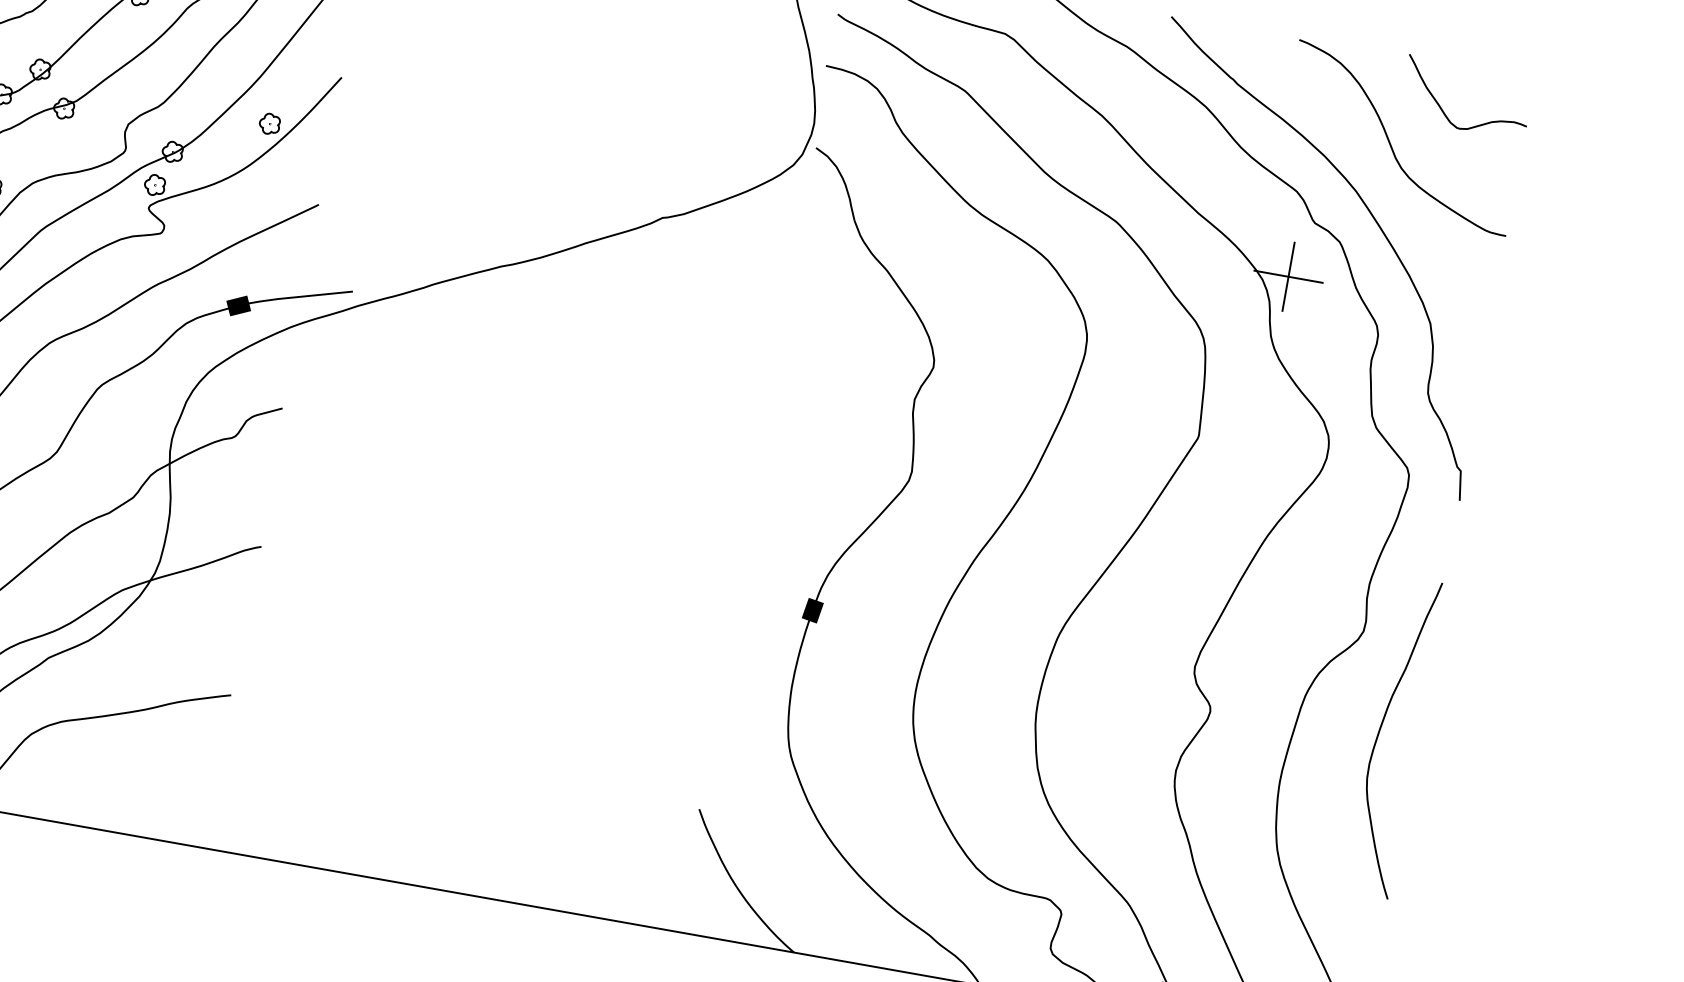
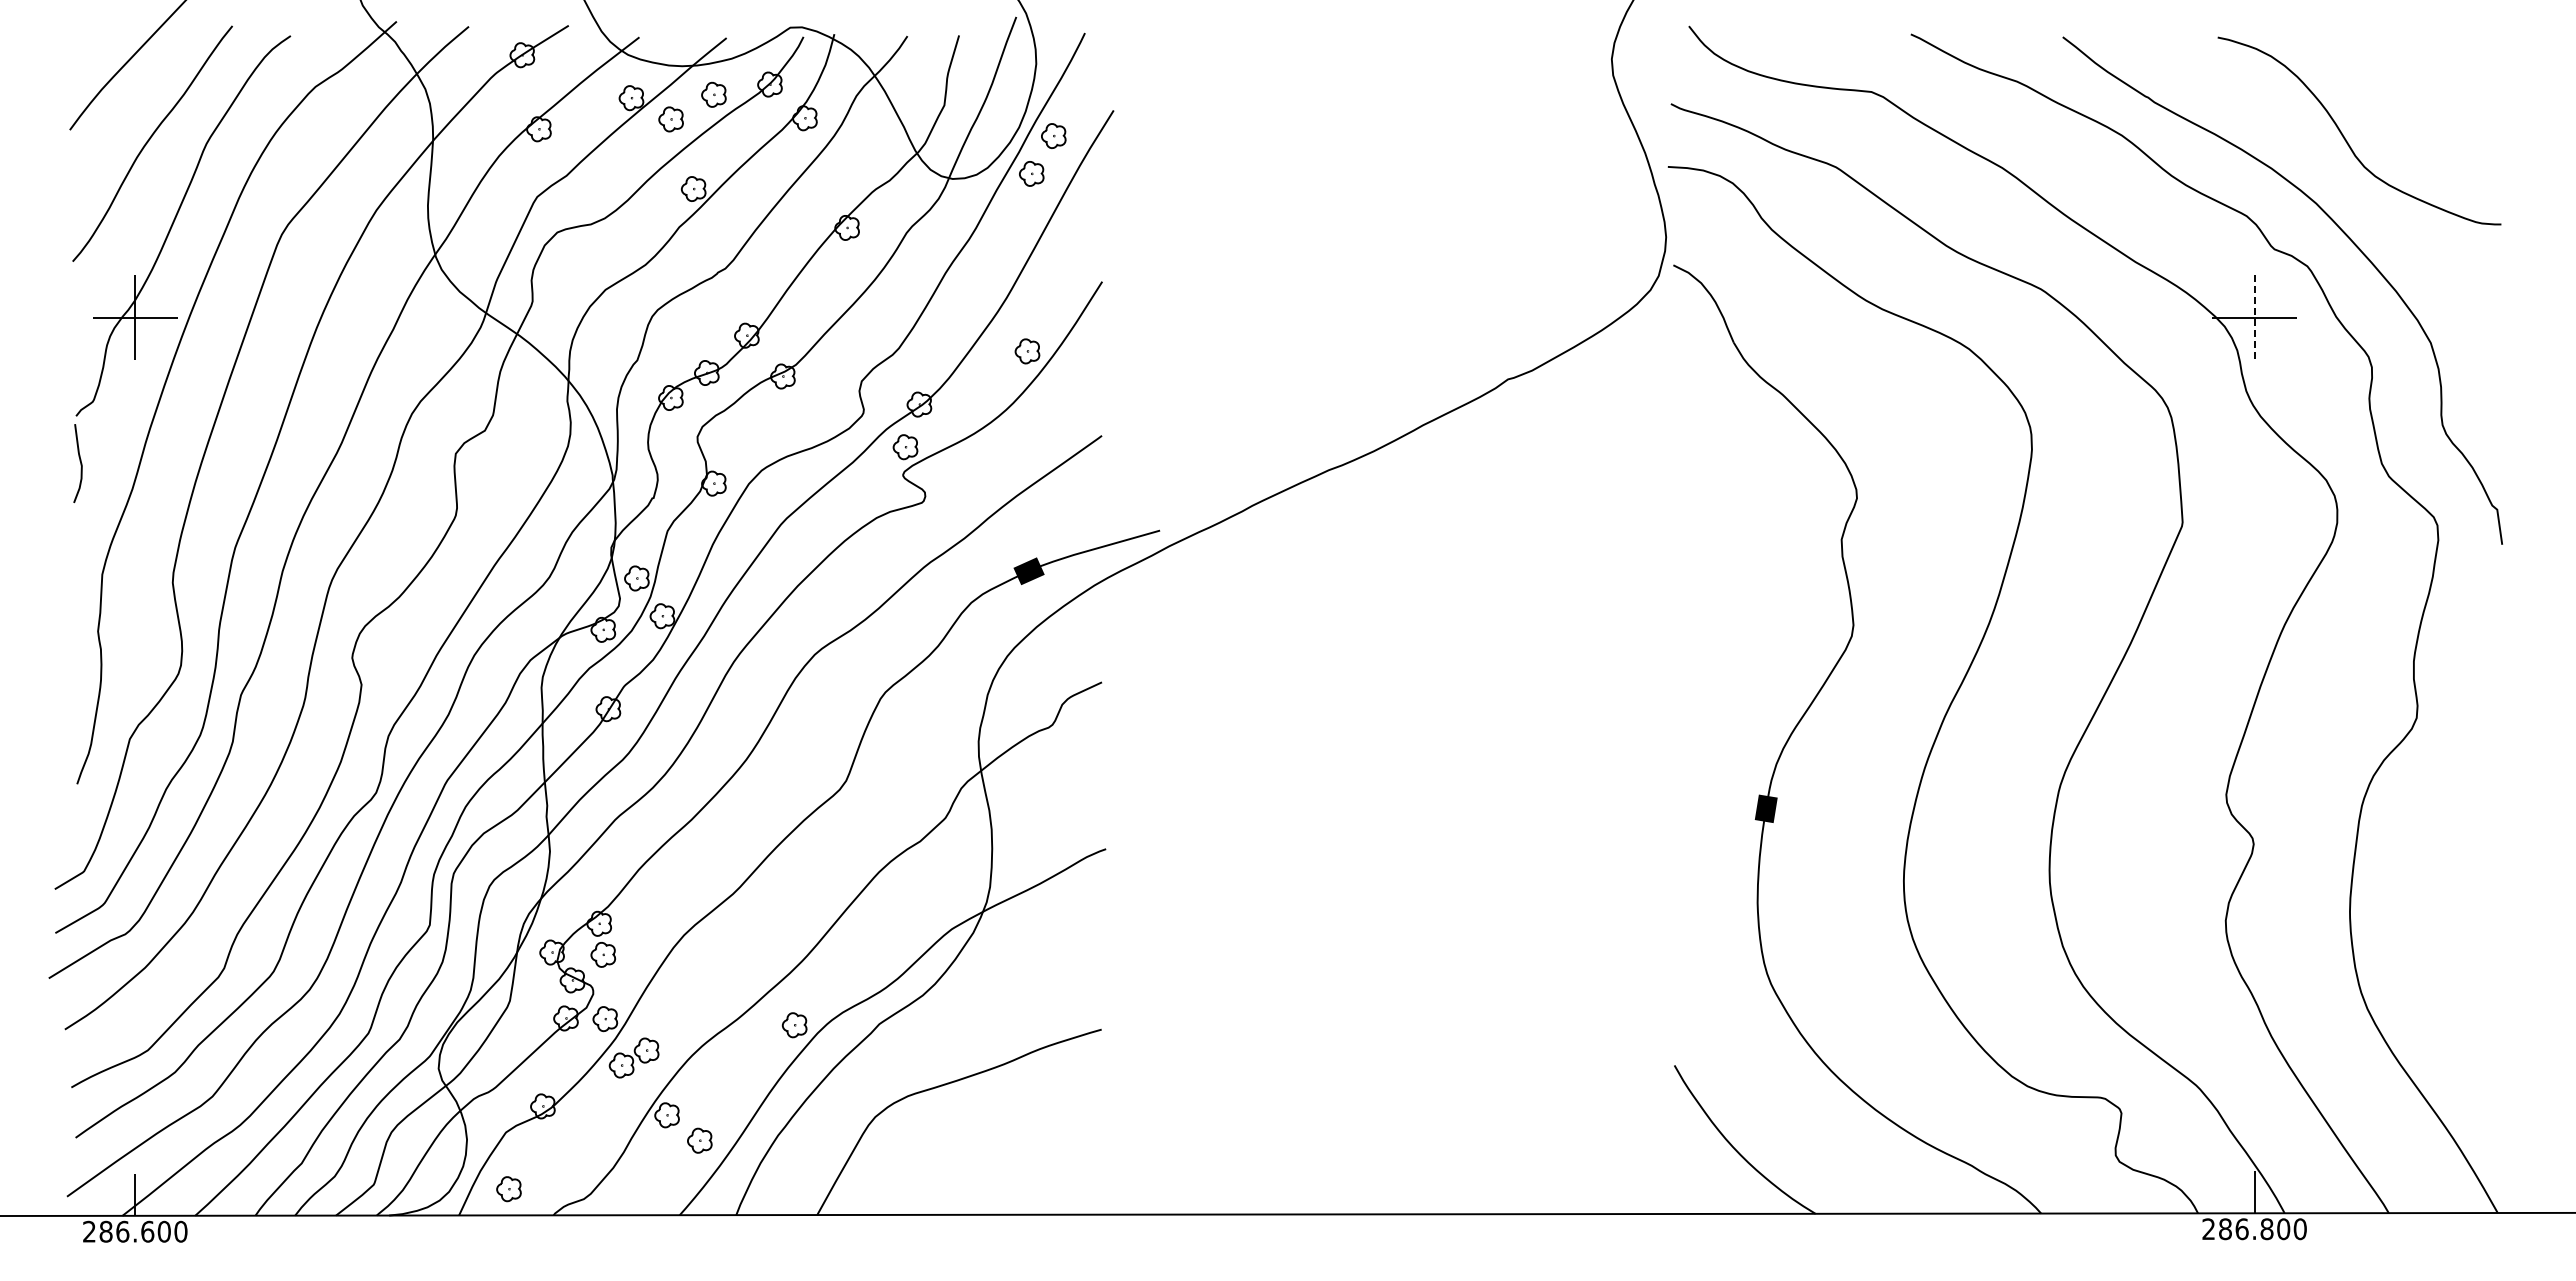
curve: (1444, 112) -> (2403, 92), removed
line: (1288, 277) -> (2254, 318), solid -> dashed
curve: (1380, 730) -> (2457, 830), removed

